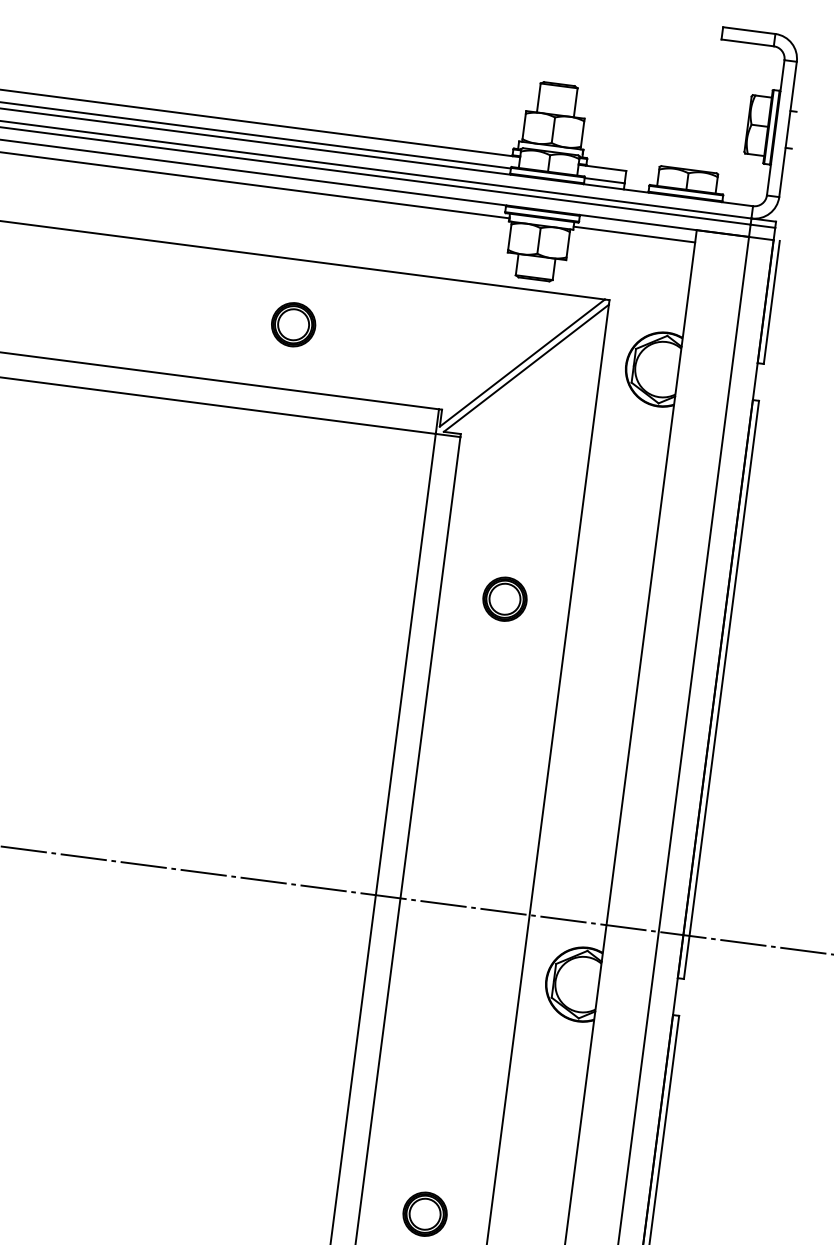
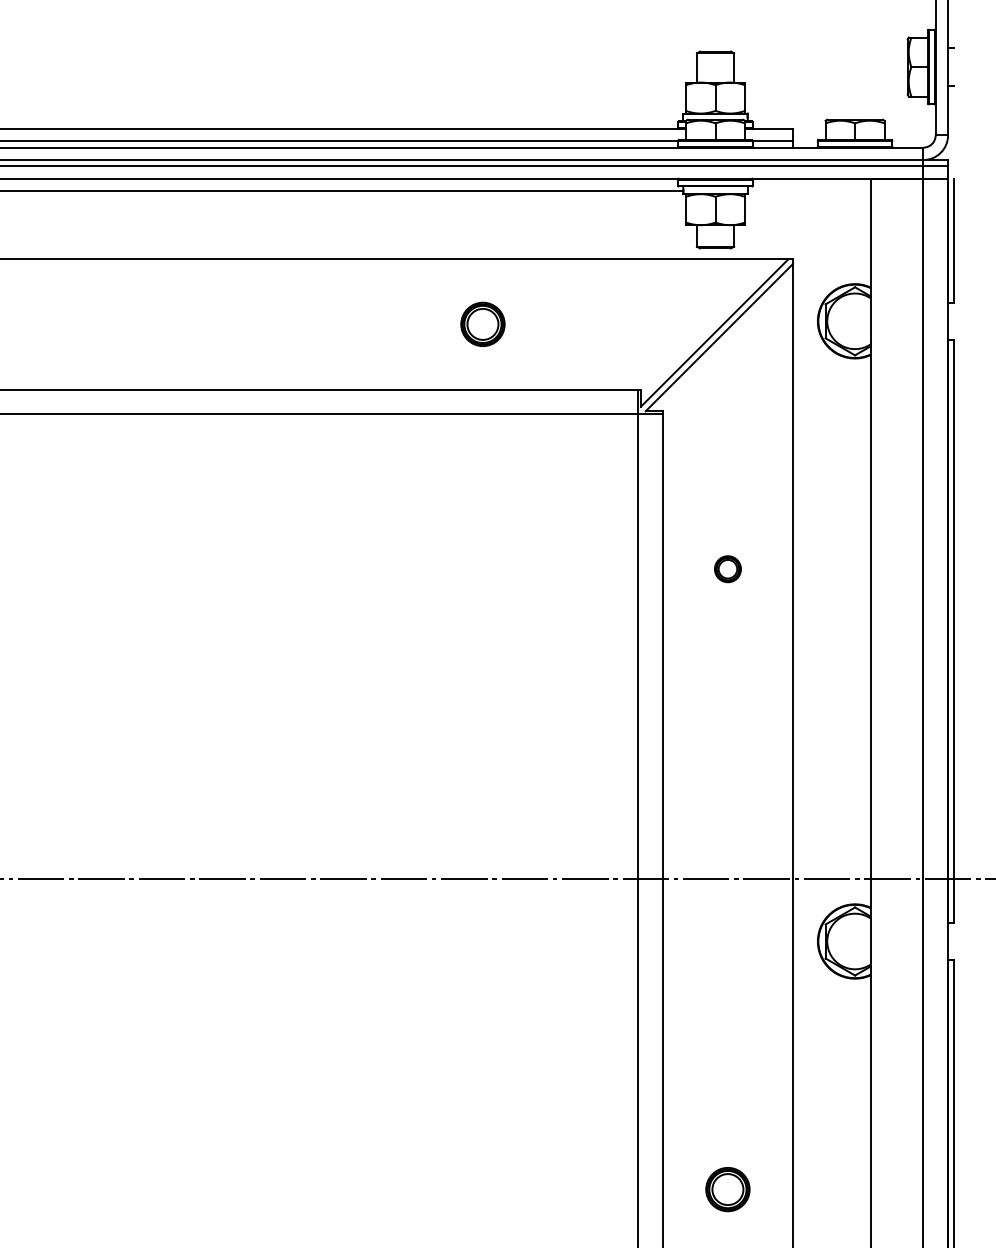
line: (634, 235) -> (809, 191), removed
part: (504, 598) -> (727, 568), size x0.6

